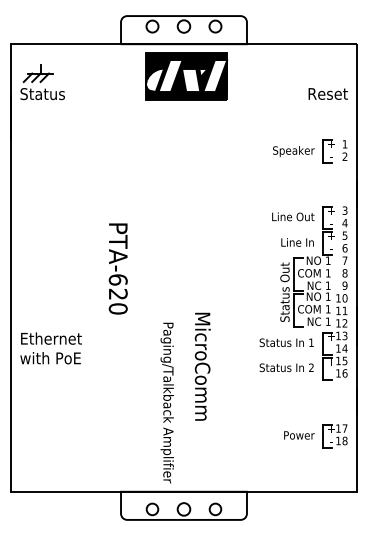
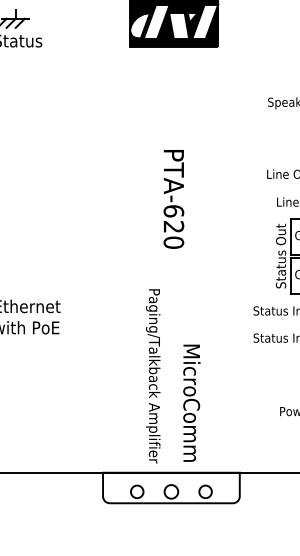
text: (117, 268) -> (173, 198), moved
text: (202, 366) -> (191, 402), moved

